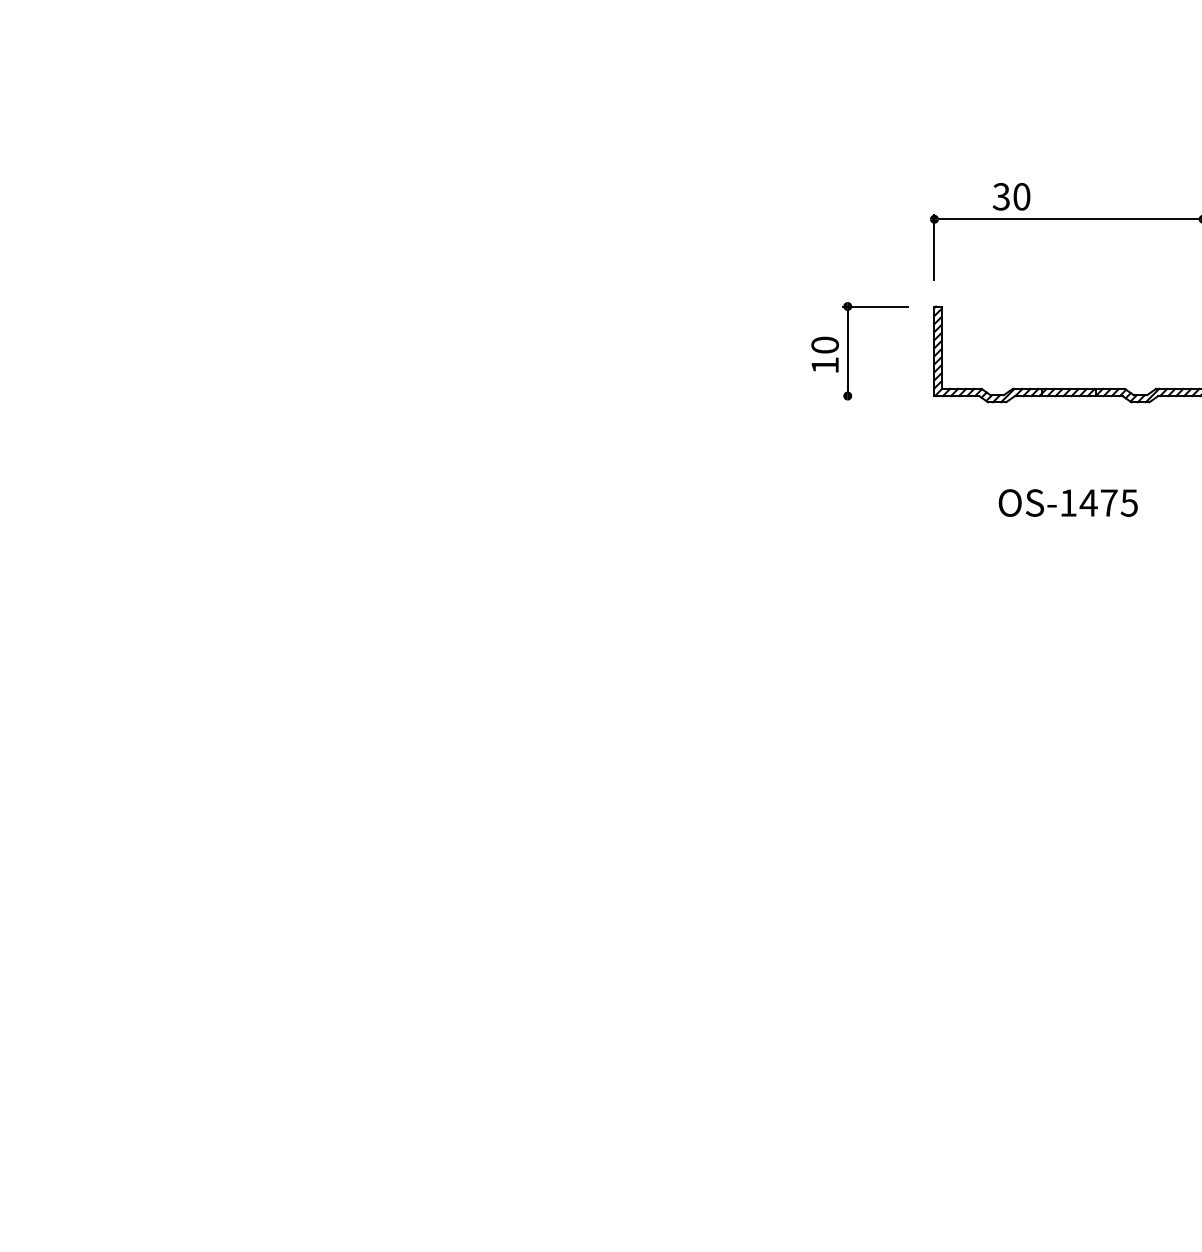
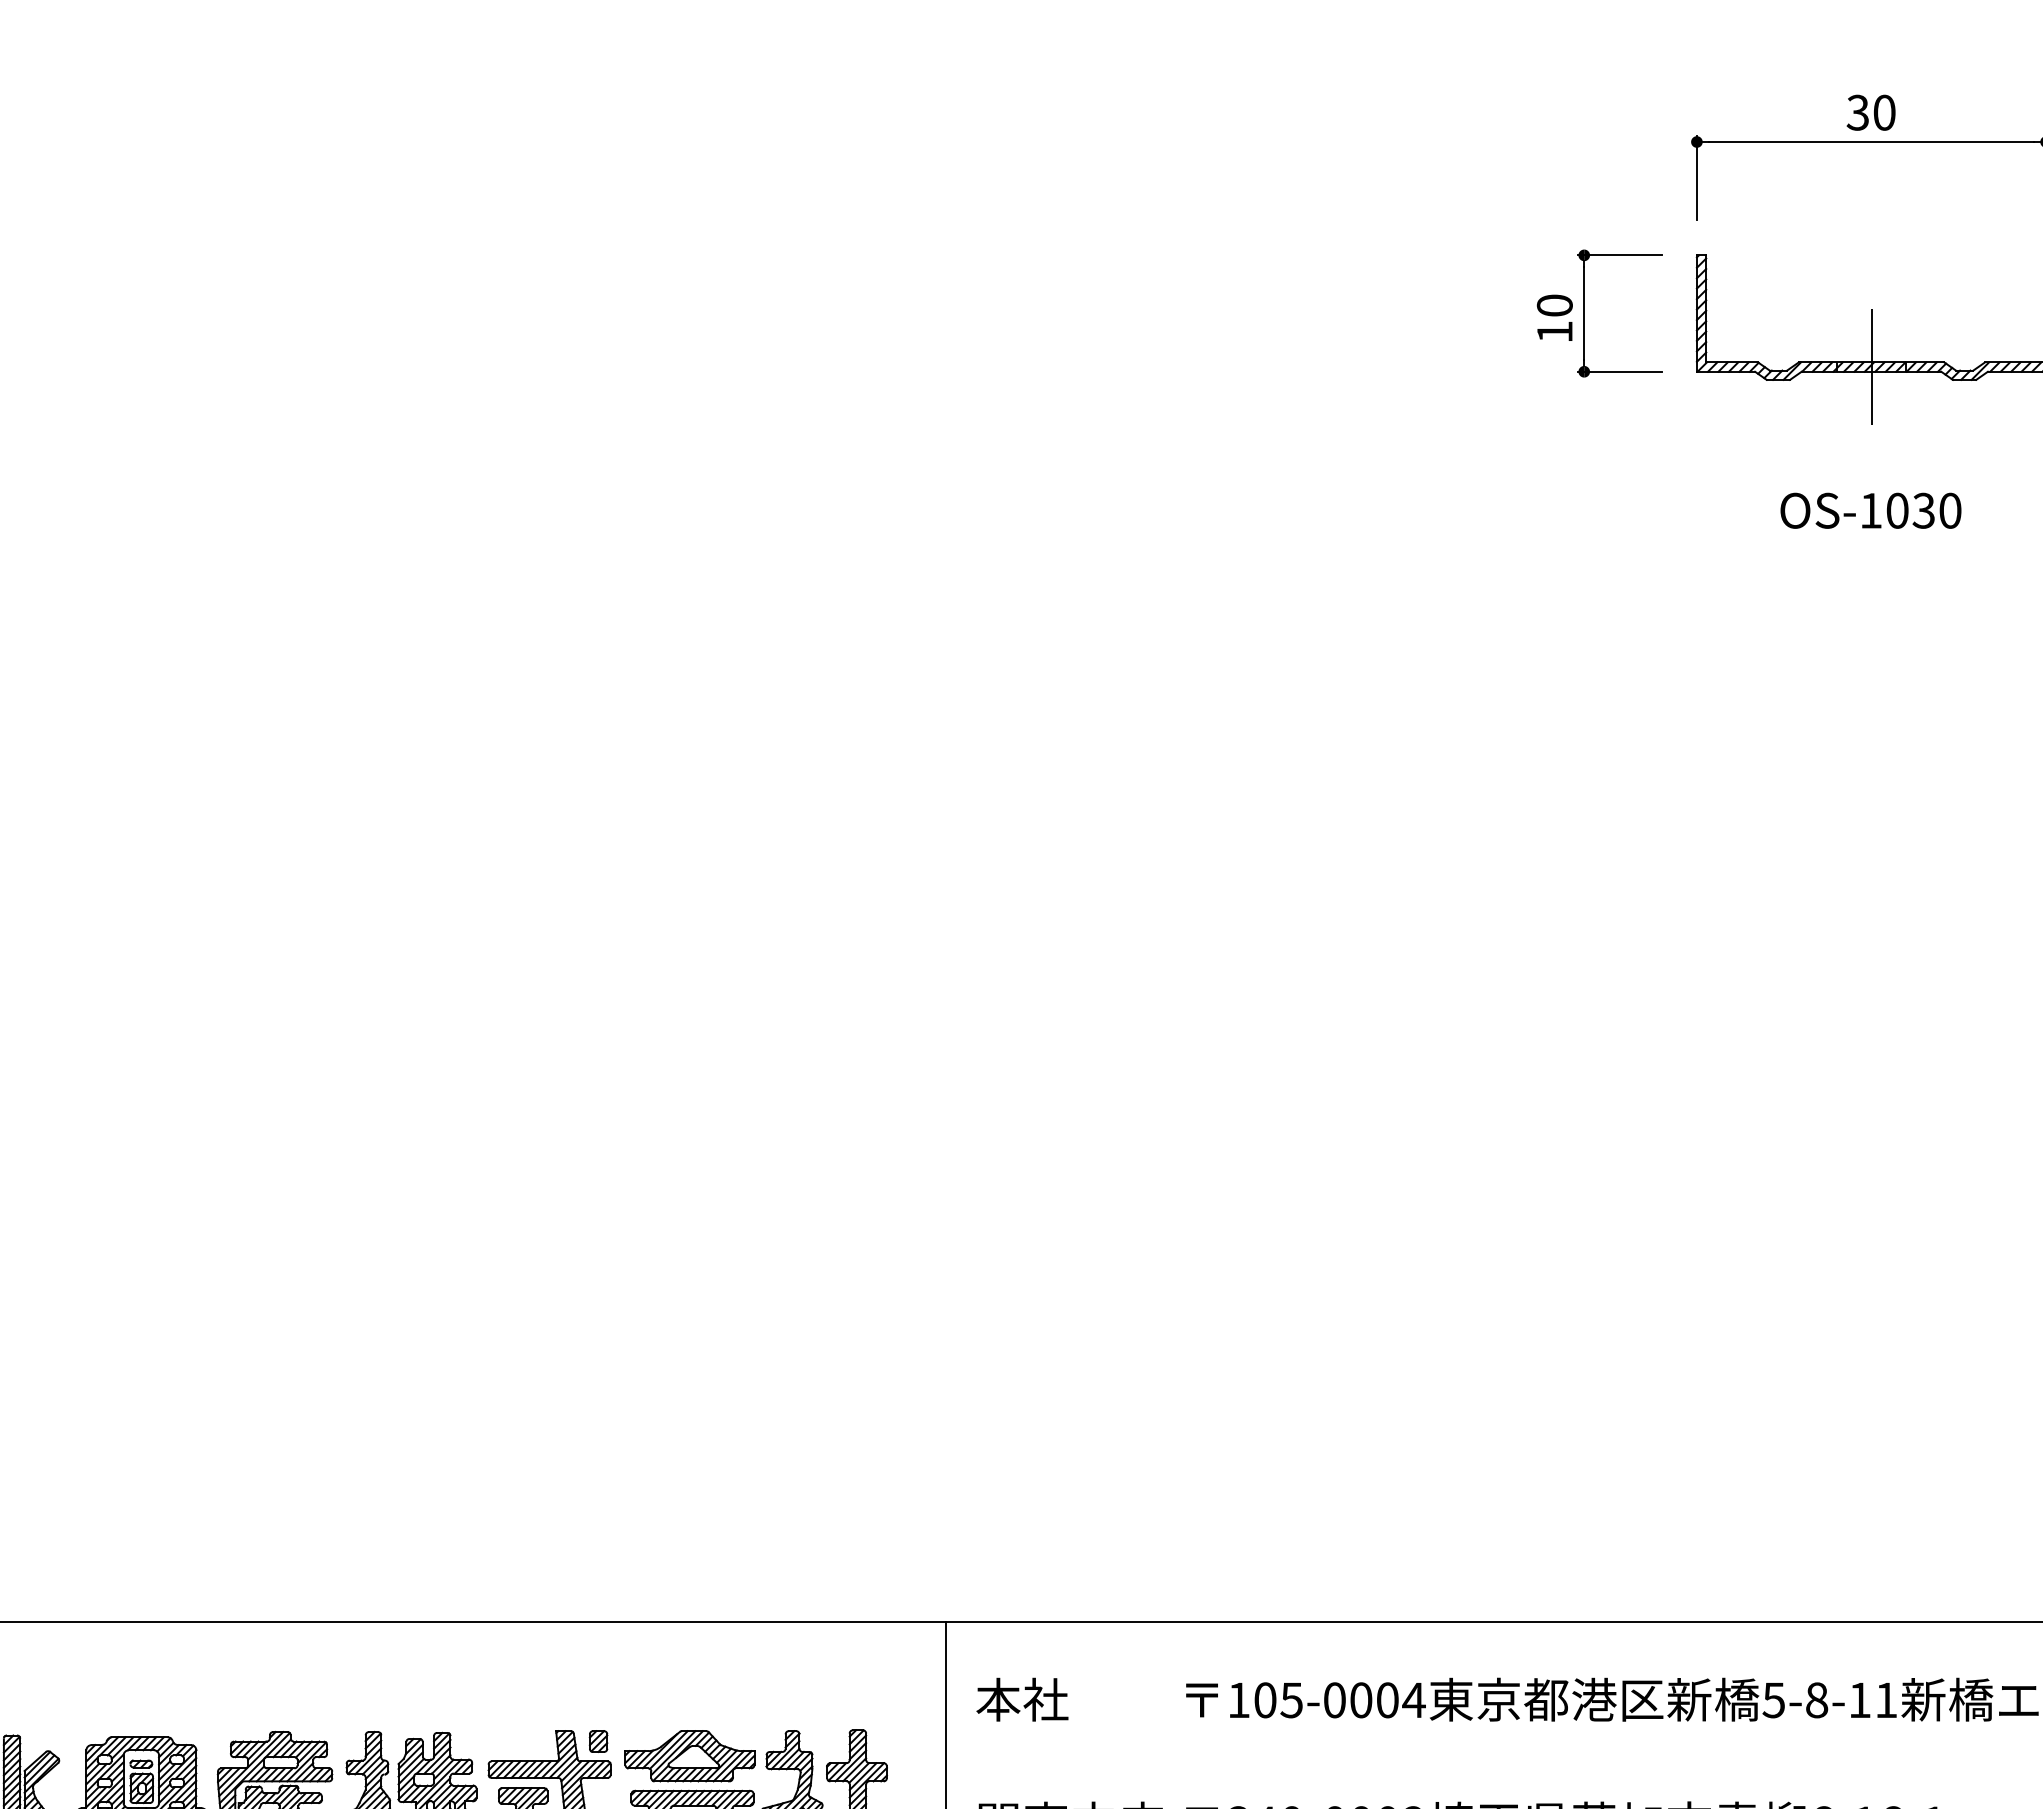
text: (1011, 196) -> (1870, 112), moved
line: (1068, 392) -> (1871, 366), added
line: (874, 395) -> (1619, 371), added
text: (1108, 502) -> (1923, 510), OS-1475 -> OS-1030

